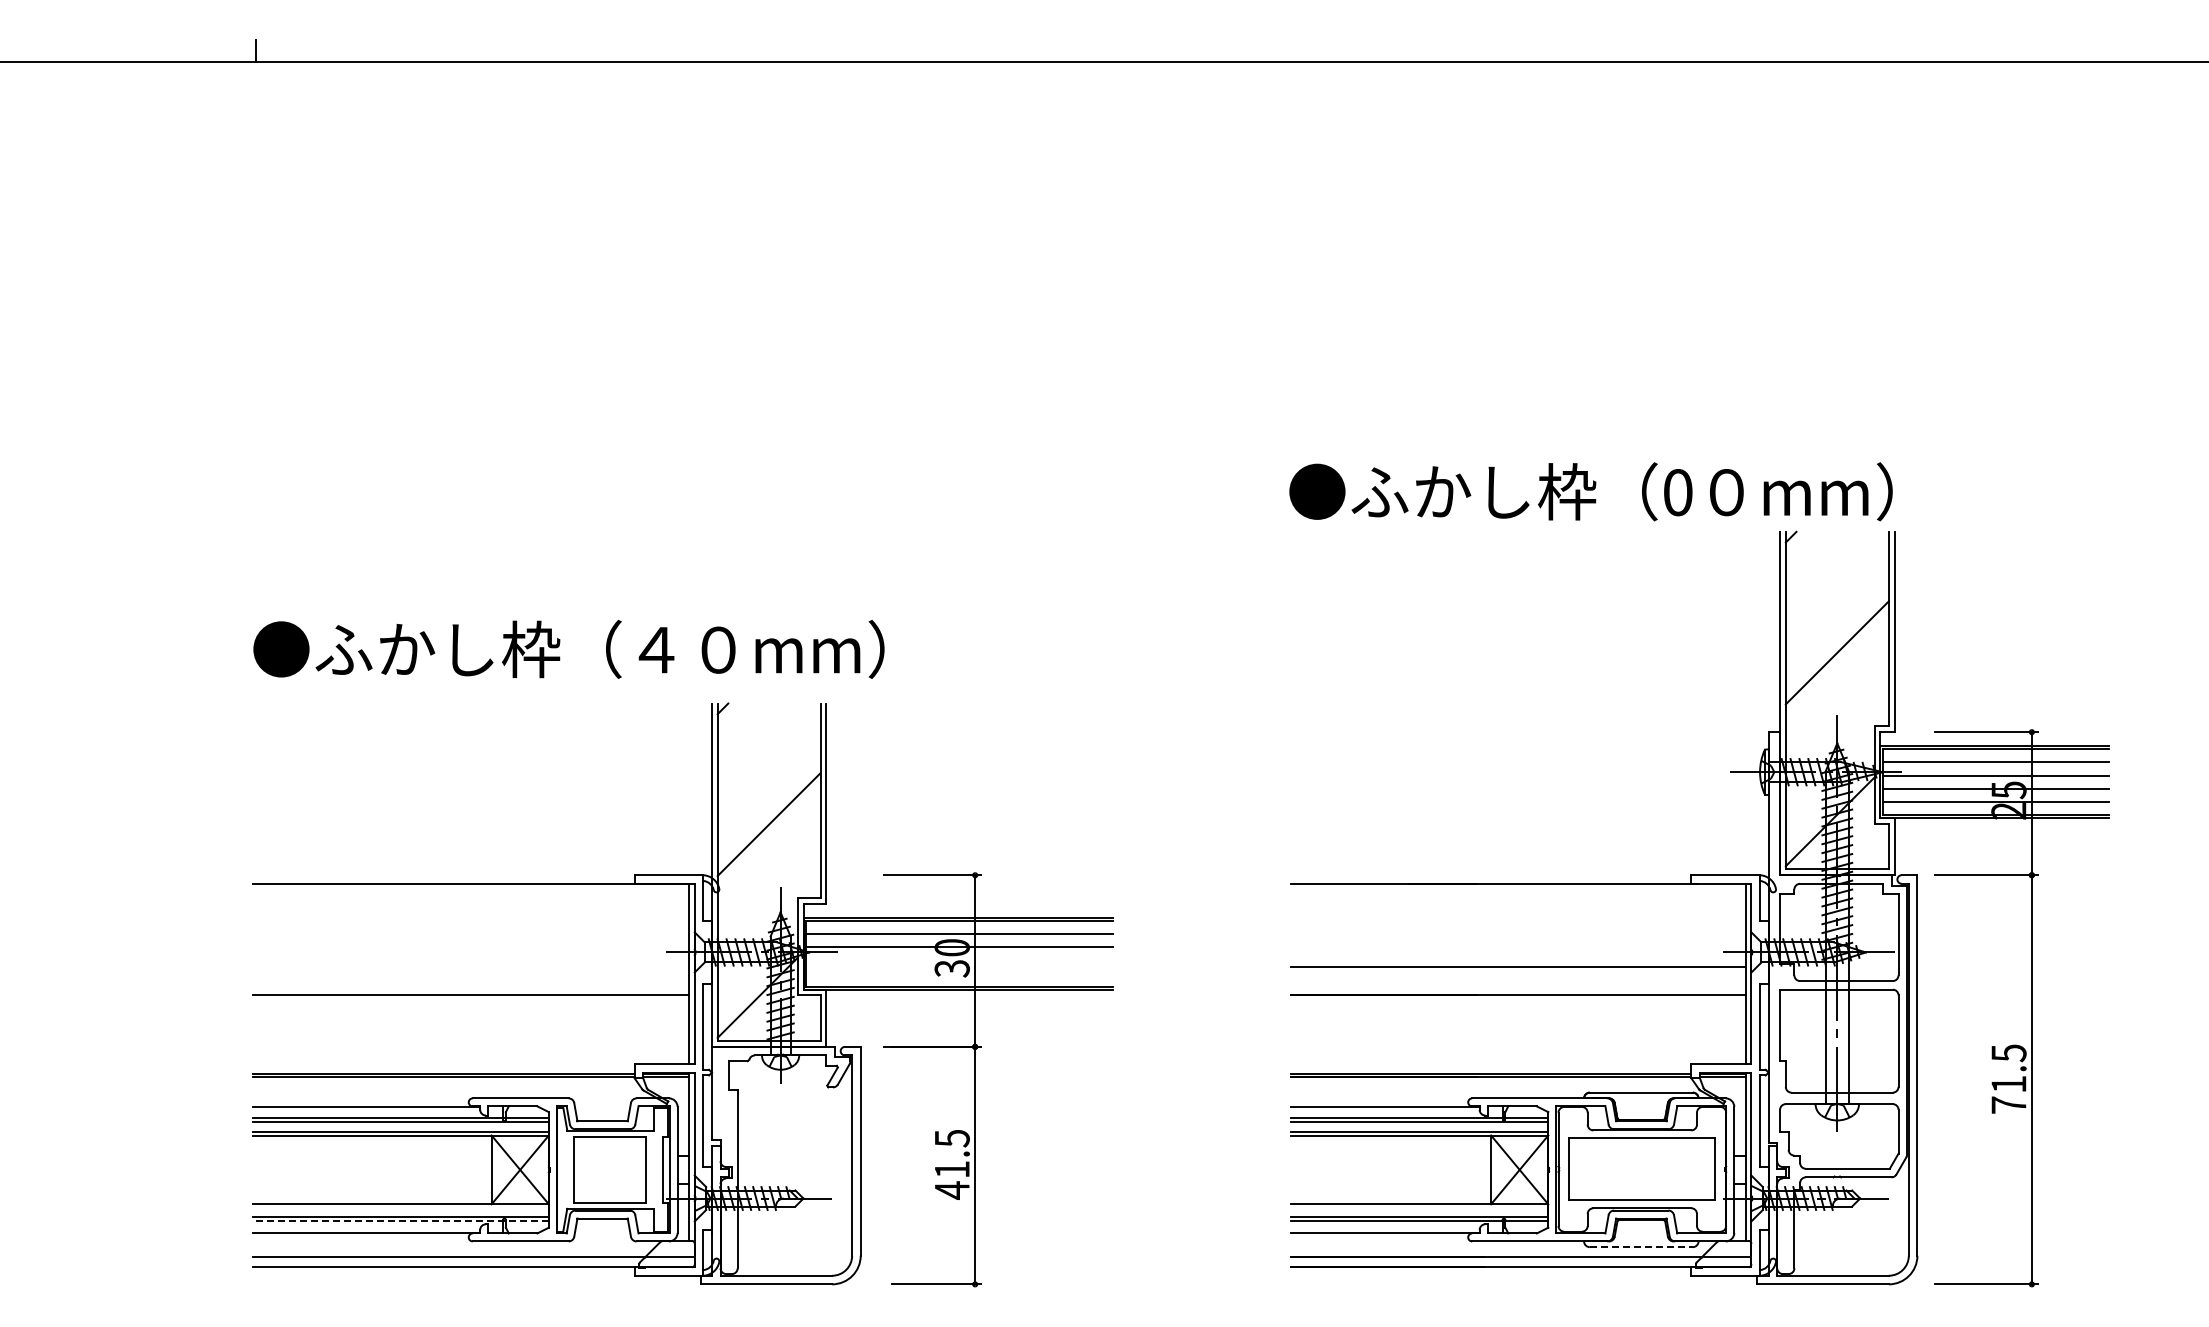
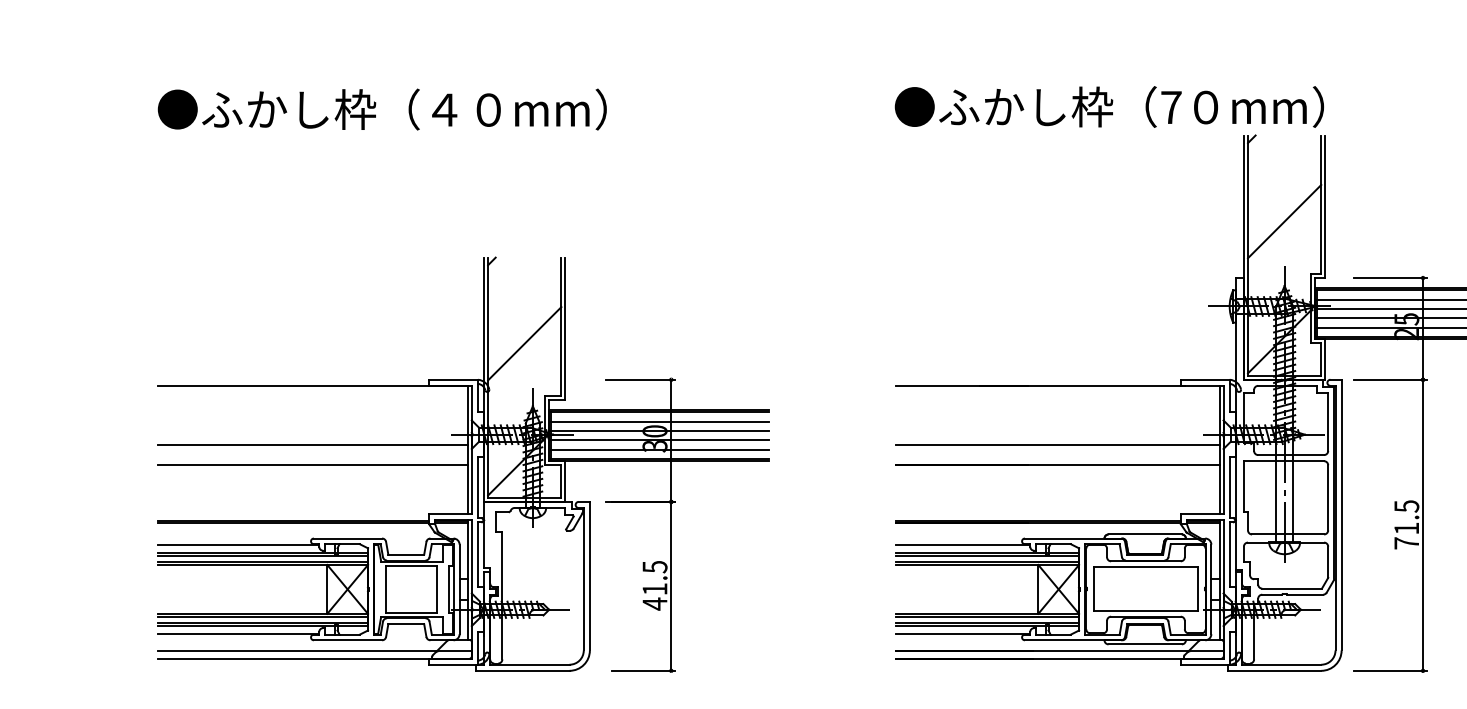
text: (1678, 492) -> (1171, 107), 0 -> 7
text: (568, 648) -> (382, 108), moved
line: (959, 960) -> (660, 440), added
line: (470, 966) -> (312, 444), added
line: (959, 973) -> (660, 449), added
line: (400, 1208) -> (262, 616), added
line: (1419, 1208) -> (987, 616), added
line: (400, 1221) -> (262, 626), dashed -> solid
line: (1641, 1247) -> (1145, 644), dashed -> solid

